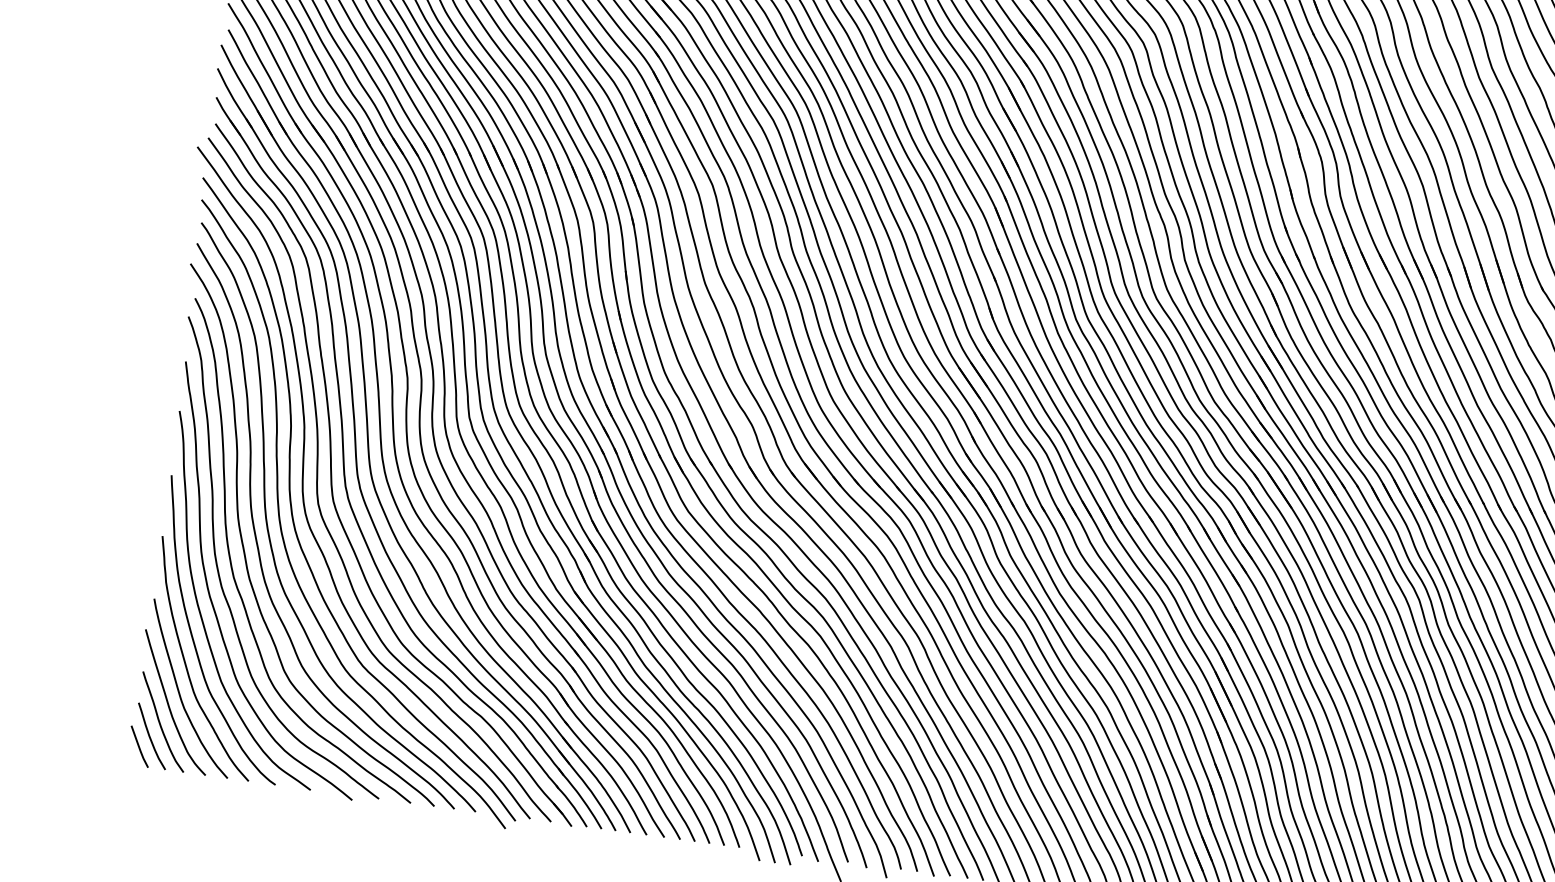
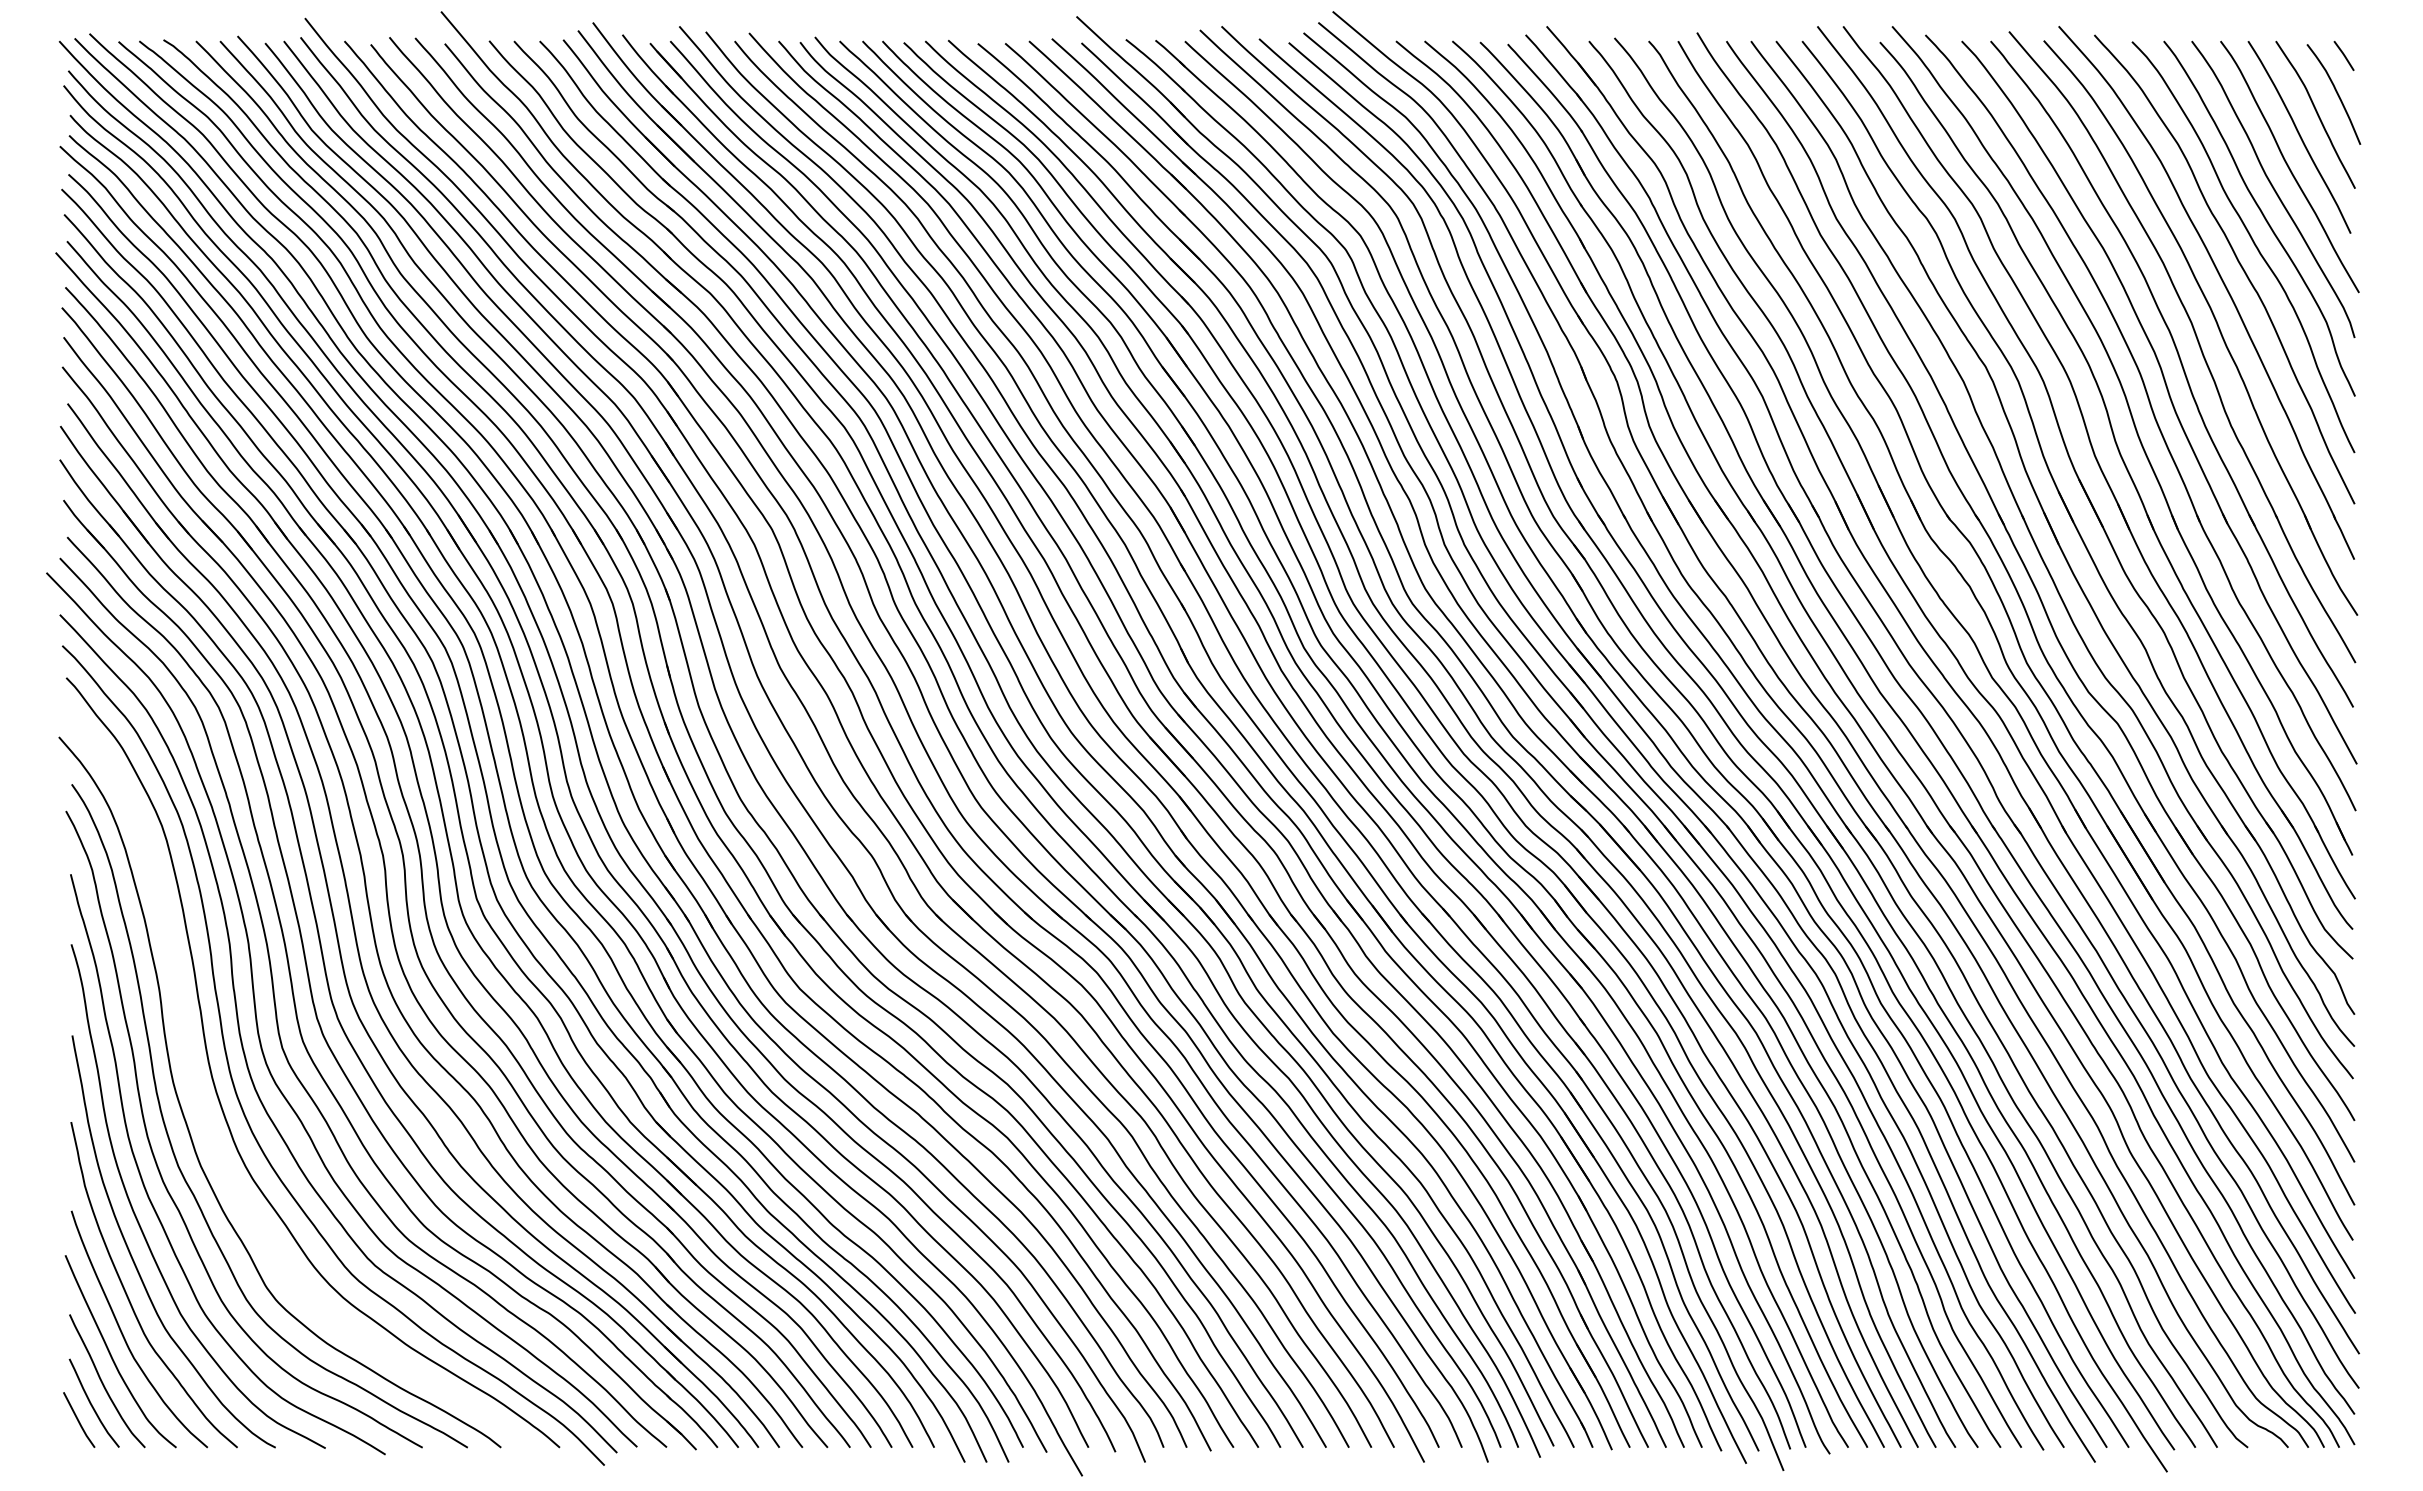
curve: (257, 539) -> (203, 1108), removed

